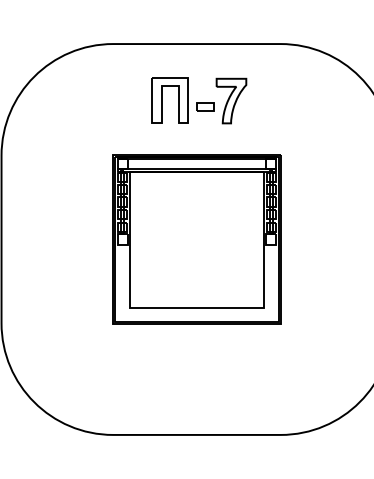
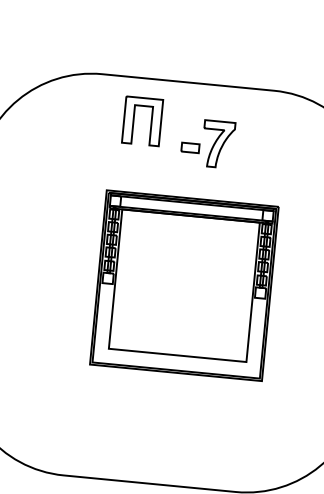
part: (162, 100) -> (134, 120), moved
part: (196, 239) -> (183, 285), moved

